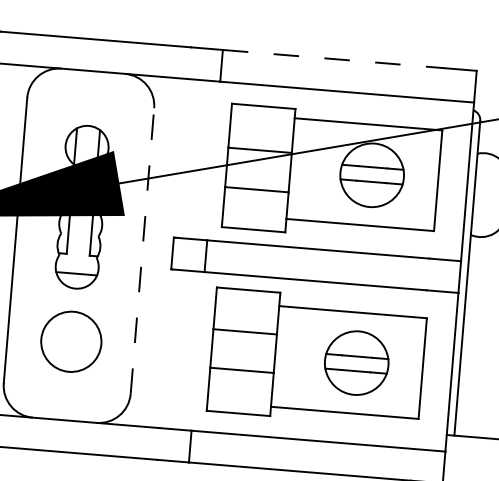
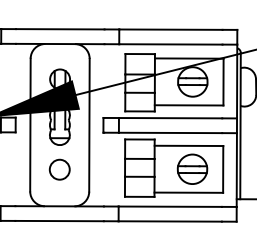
line: (333, 58) -> (170, 29), dashed -> solid
line: (142, 249) -> (89, 124), dashed -> solid
circle: (70, 341) -> (59, 169), size x0.71

